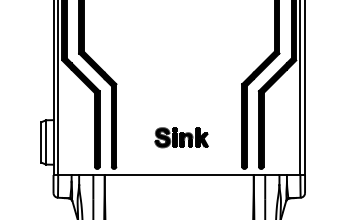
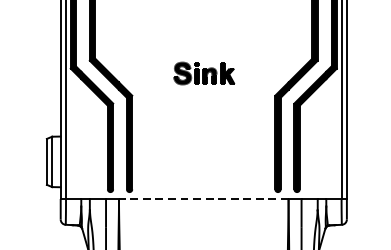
part: (181, 137) -> (204, 73), moved
line: (179, 175) -> (204, 199), solid -> dashed

